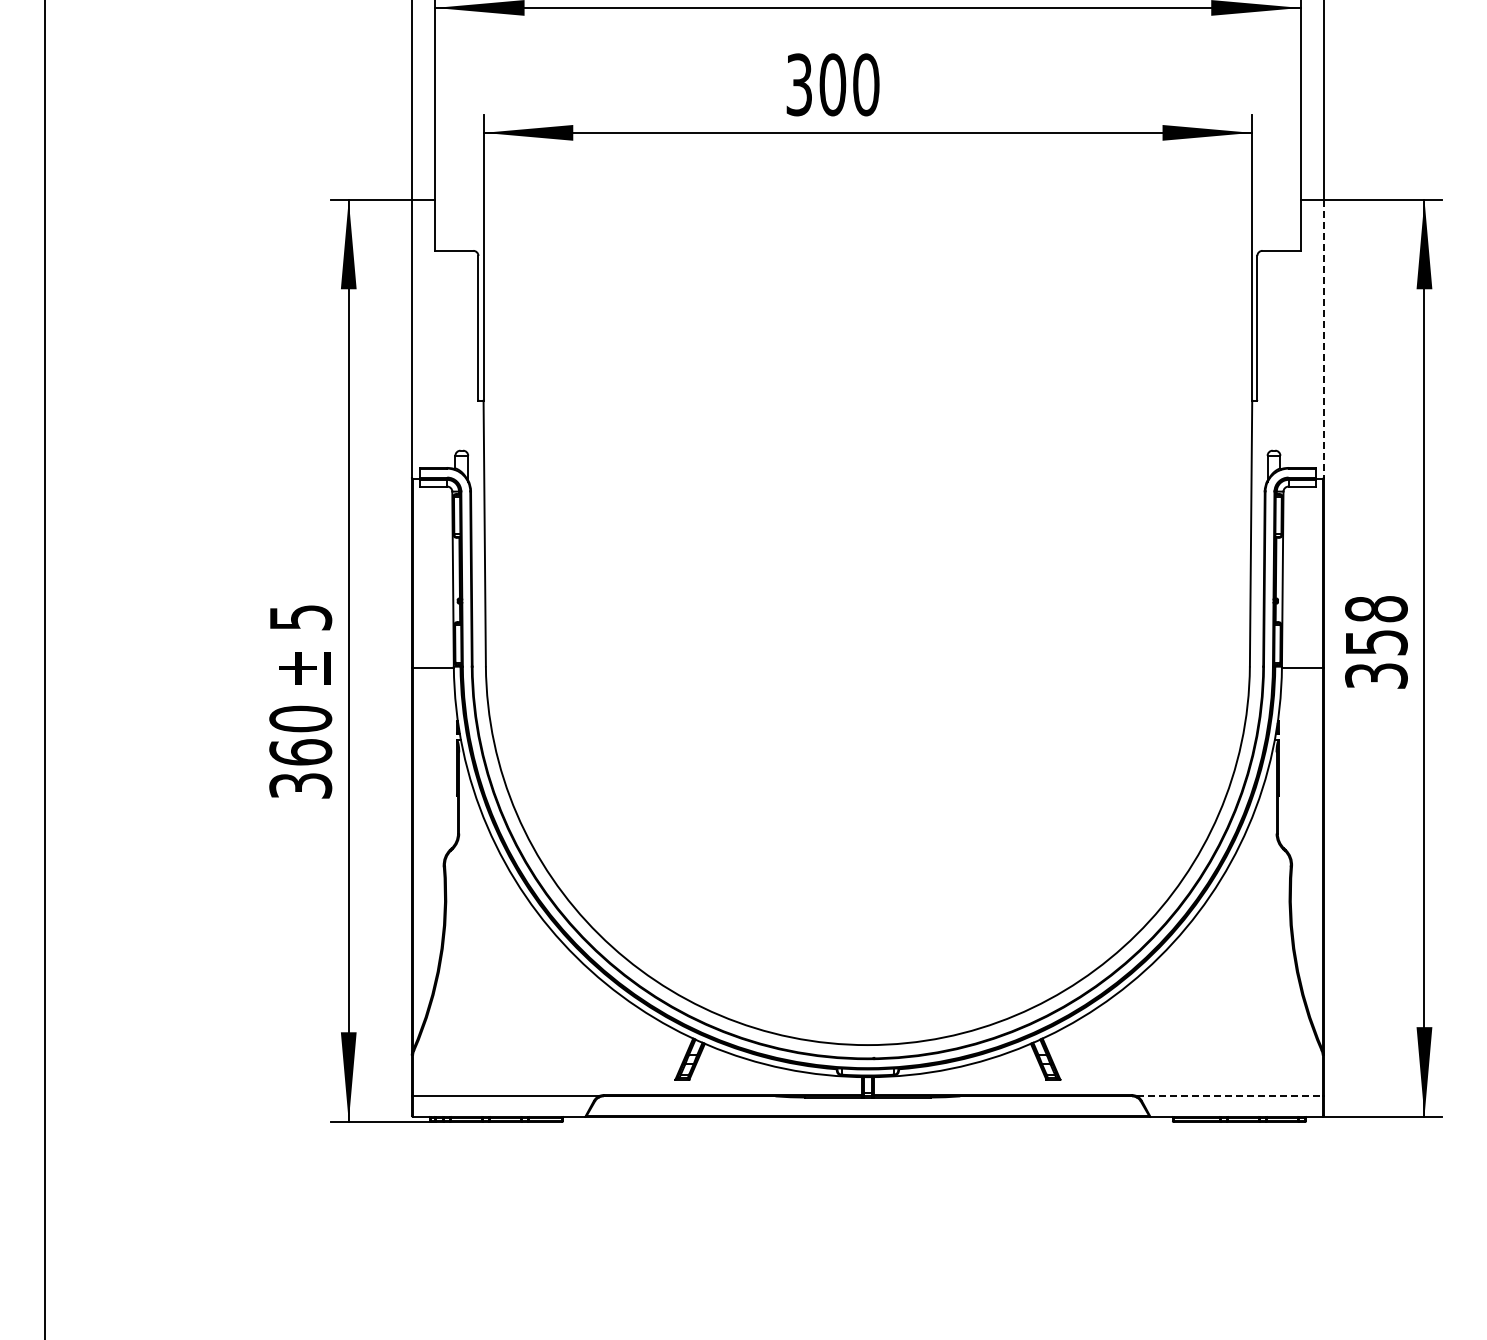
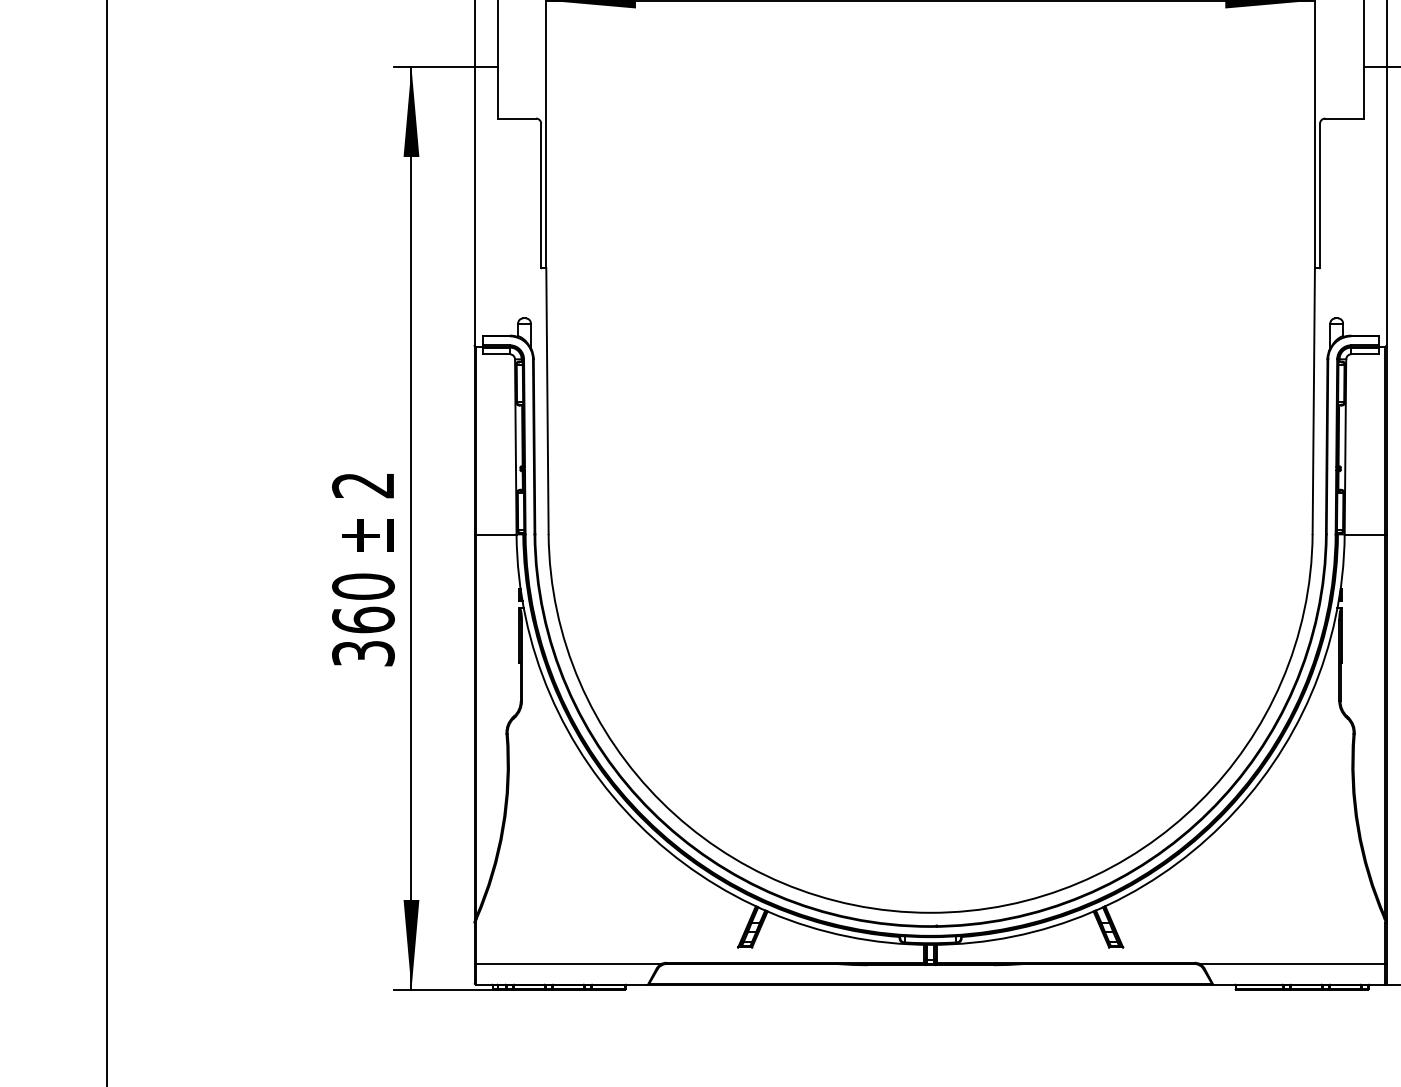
line: (1323, 338) -> (1386, 206), dashed -> solid
text: (300, 617) -> (363, 485), 5 -> 2
line: (1229, 1096) -> (1292, 964), dashed -> solid

